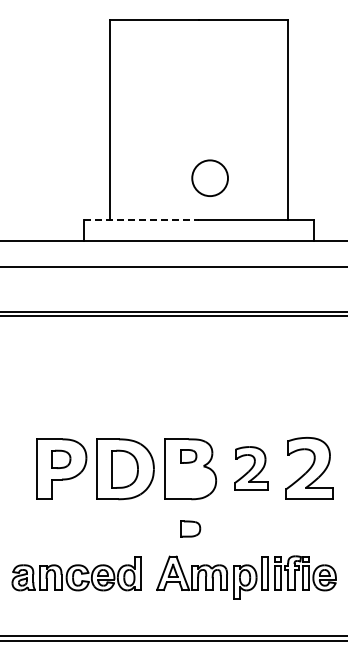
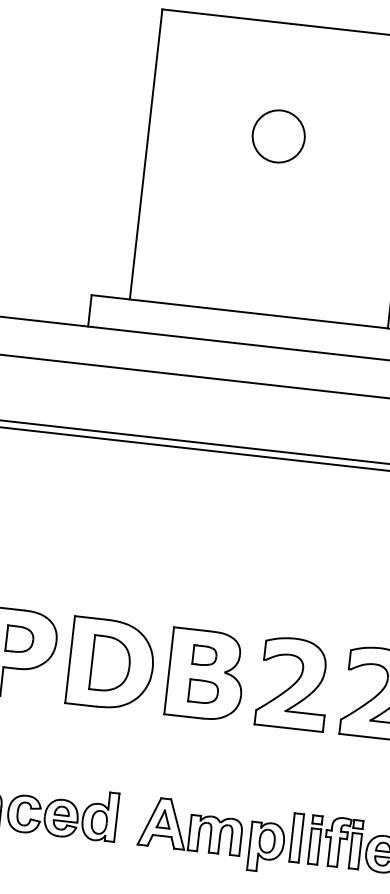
circle: (209, 177) -> (277, 135), moved
line: (141, 219) -> (175, 304), dashed -> solid
part: (251, 468) -> (294, 683), size x1.43
part: (190, 528) -> (203, 691), moved

